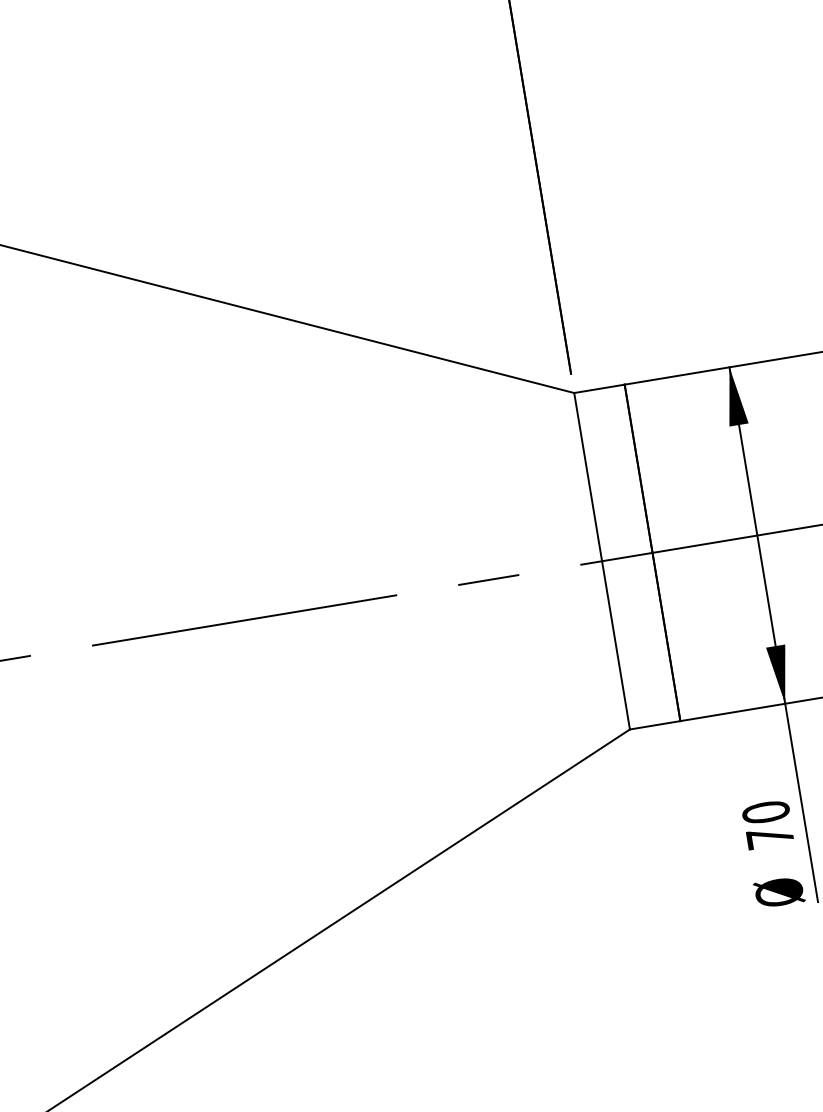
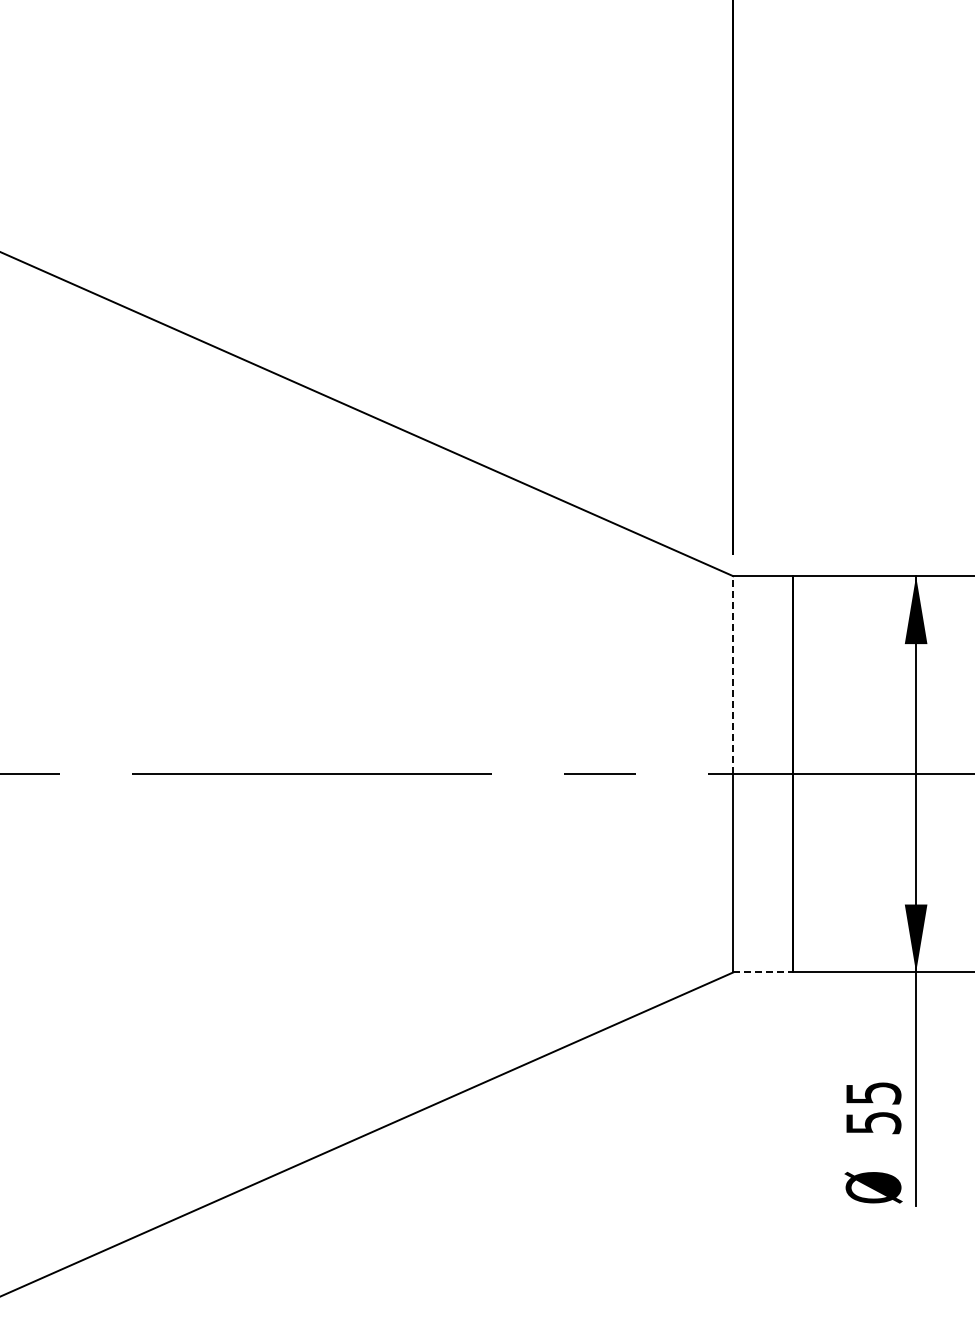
line: (588, 476) -> (733, 674), solid -> dashed
line: (654, 725) -> (762, 972), solid -> dashed
text: (768, 824) -> (873, 1107), 70 -> 55

